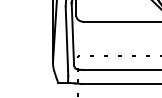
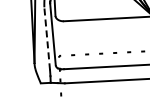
line: (66, 38) -> (46, 38), solid -> dashed

